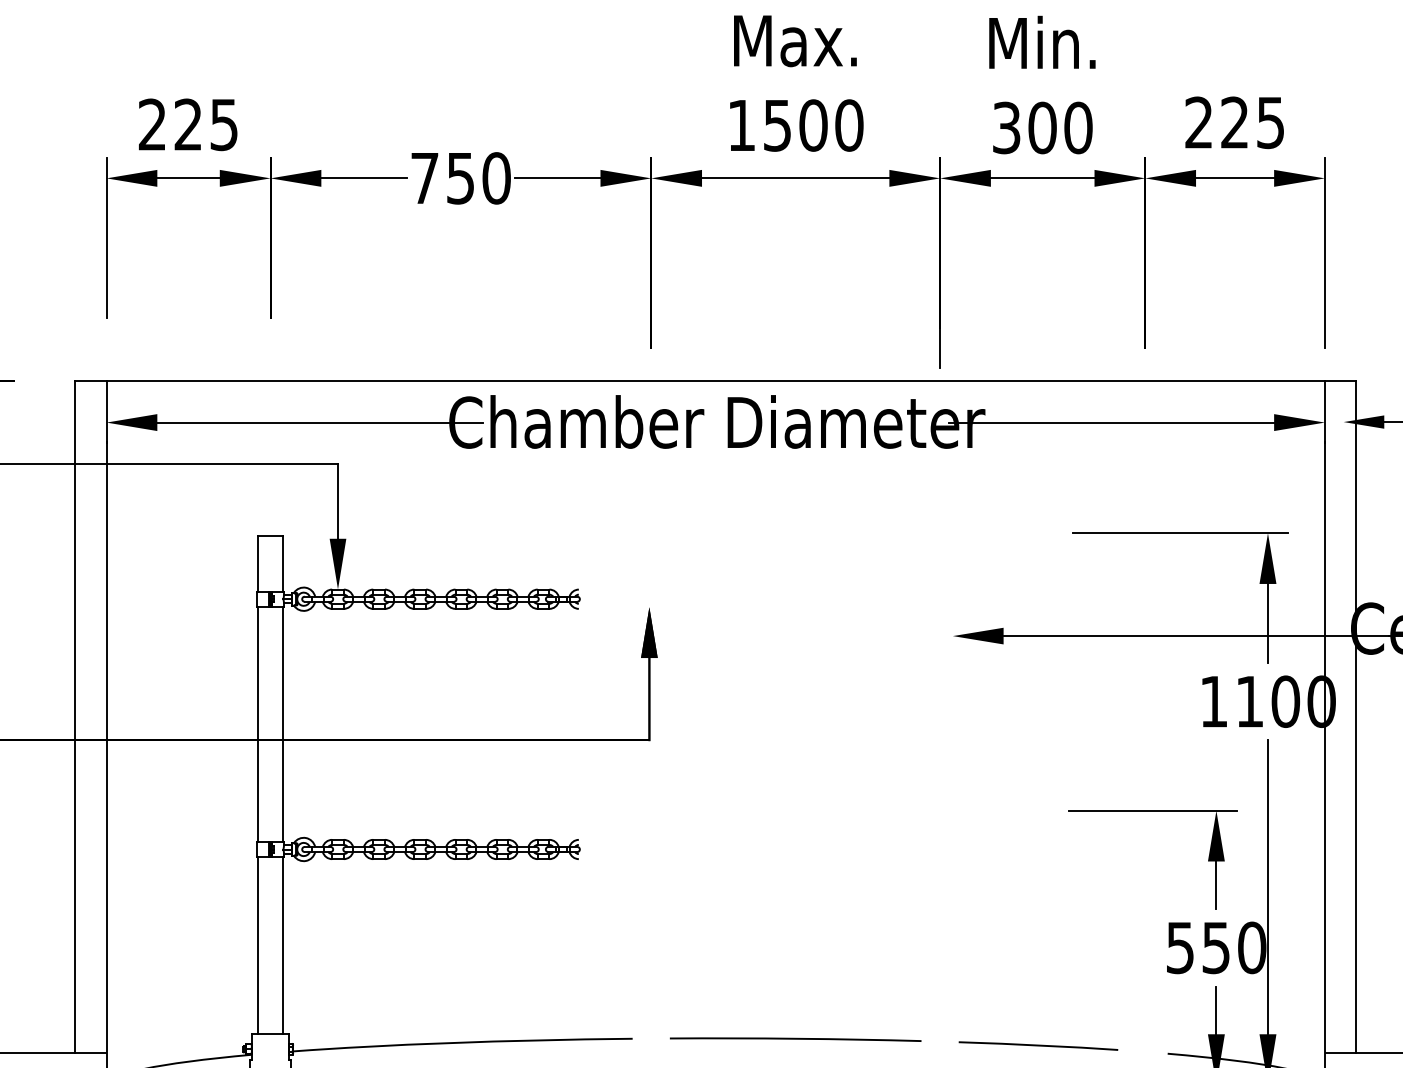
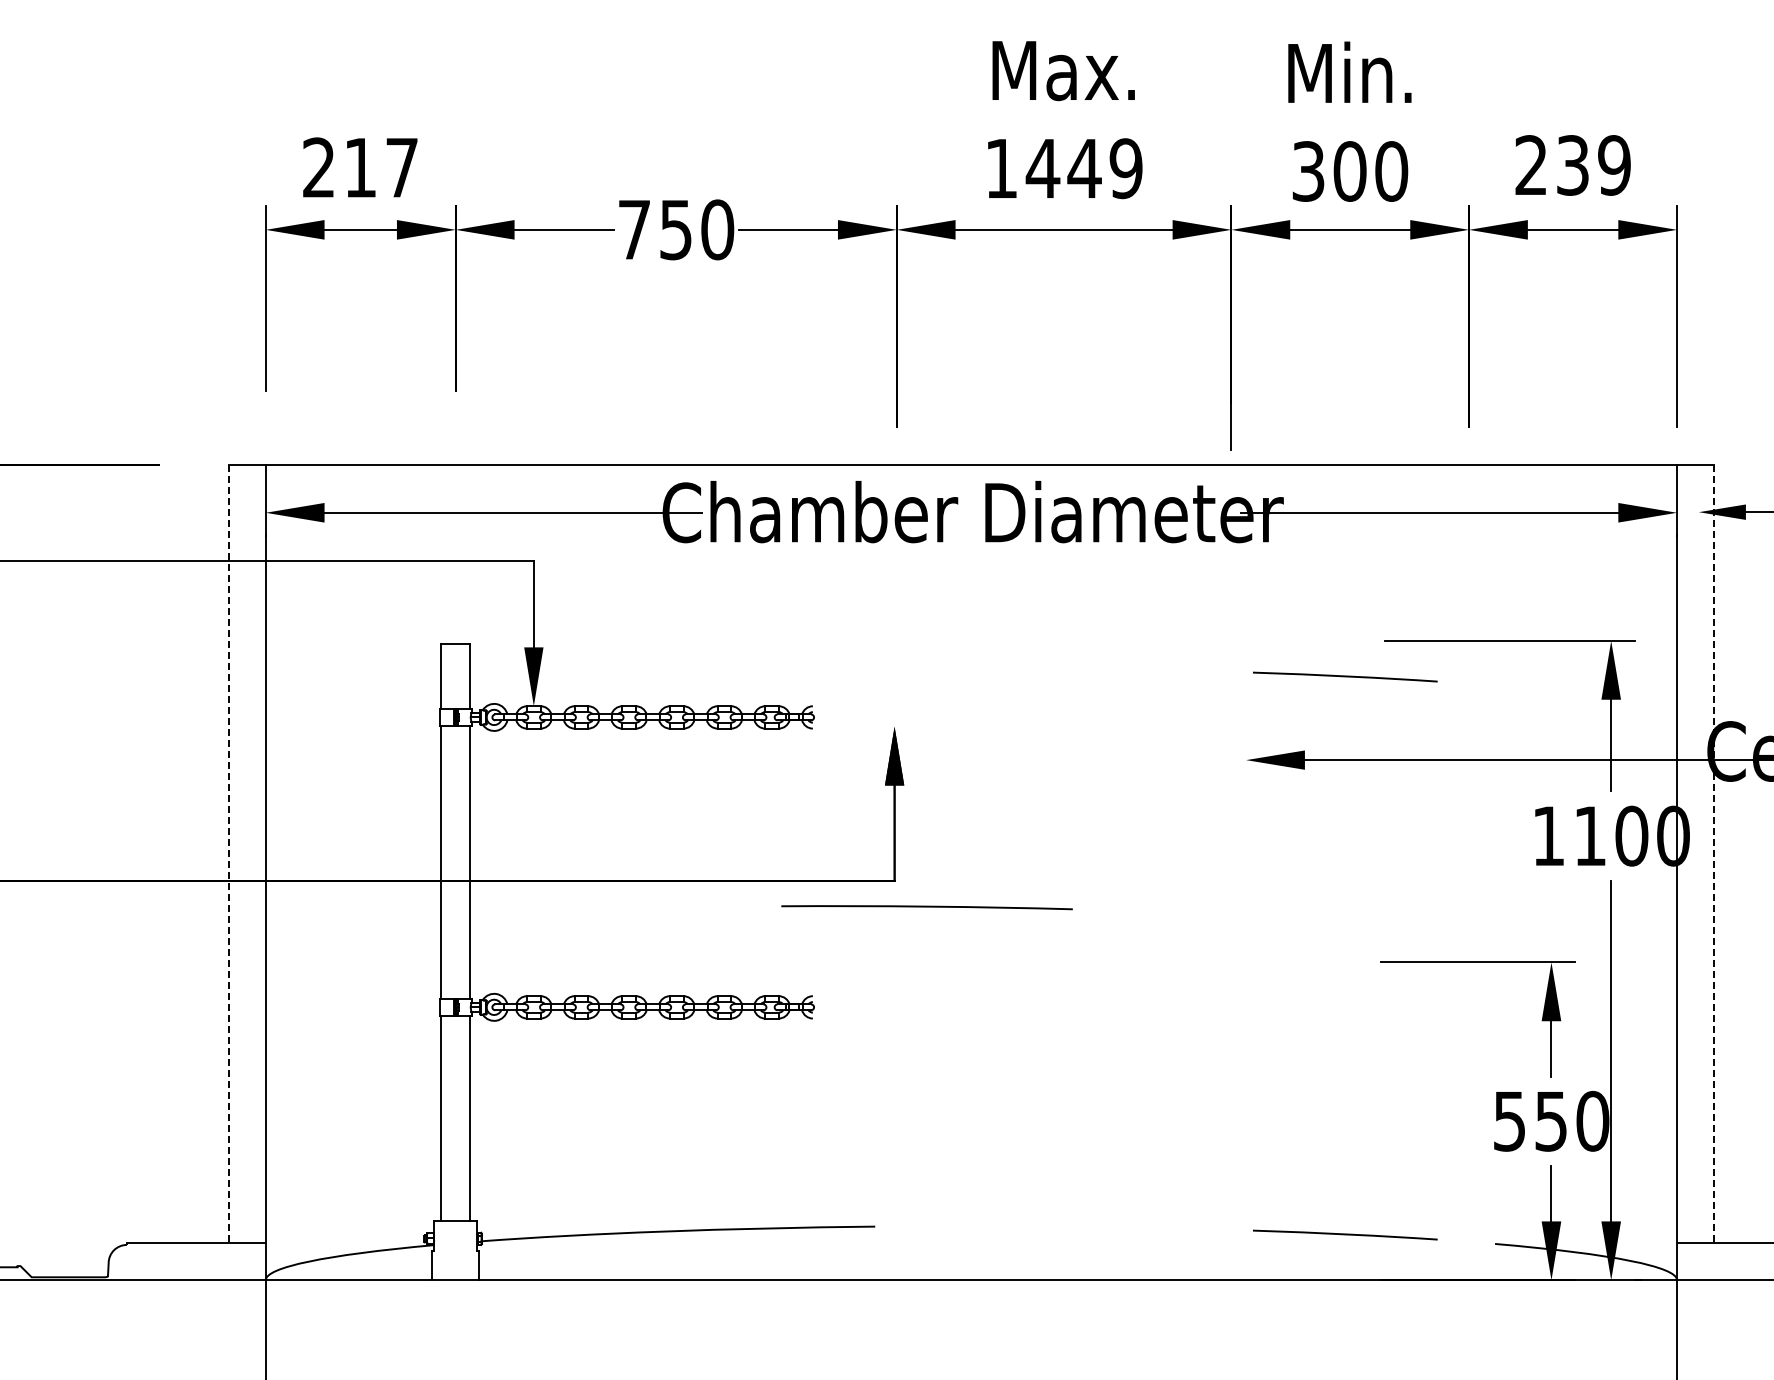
text: (1252, 122) -> (1593, 165), 225 -> 239
text: (205, 124) -> (380, 167), 225 -> 217
text: (812, 125) -> (1083, 168), 1500 -> 1449
line: (1038, 563) -> (1345, 676), added
line: (75, 717) -> (229, 854), solid -> dashed
line: (1356, 717) -> (1713, 854), solid -> dashed
curve: (795, 1039) -> (926, 907), moved

